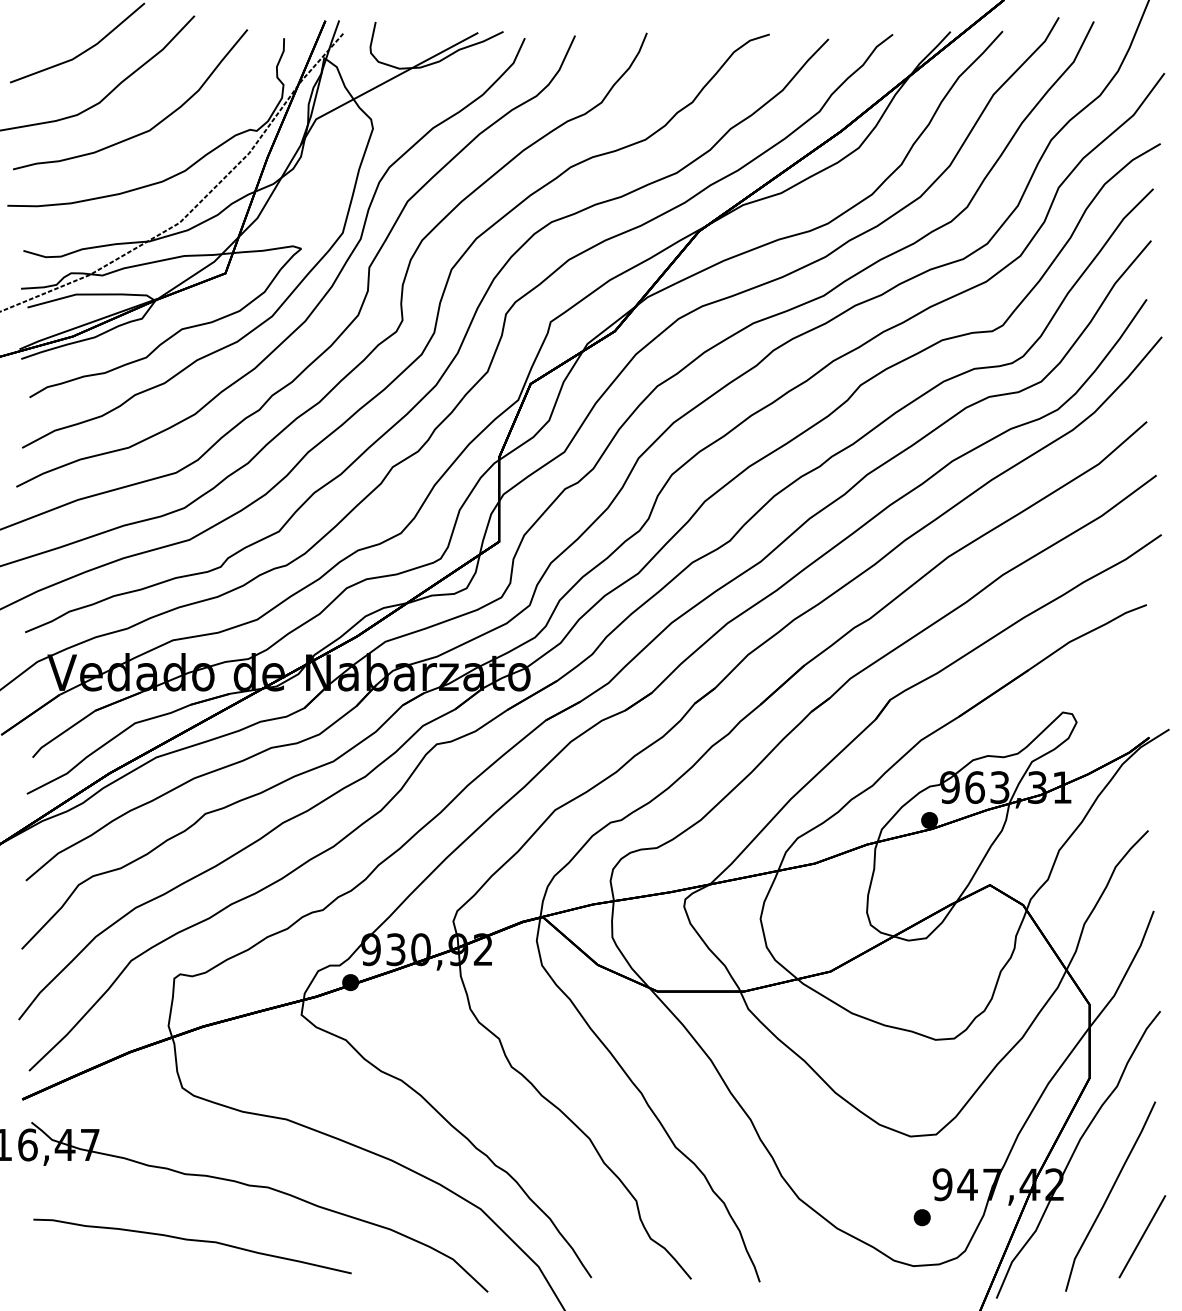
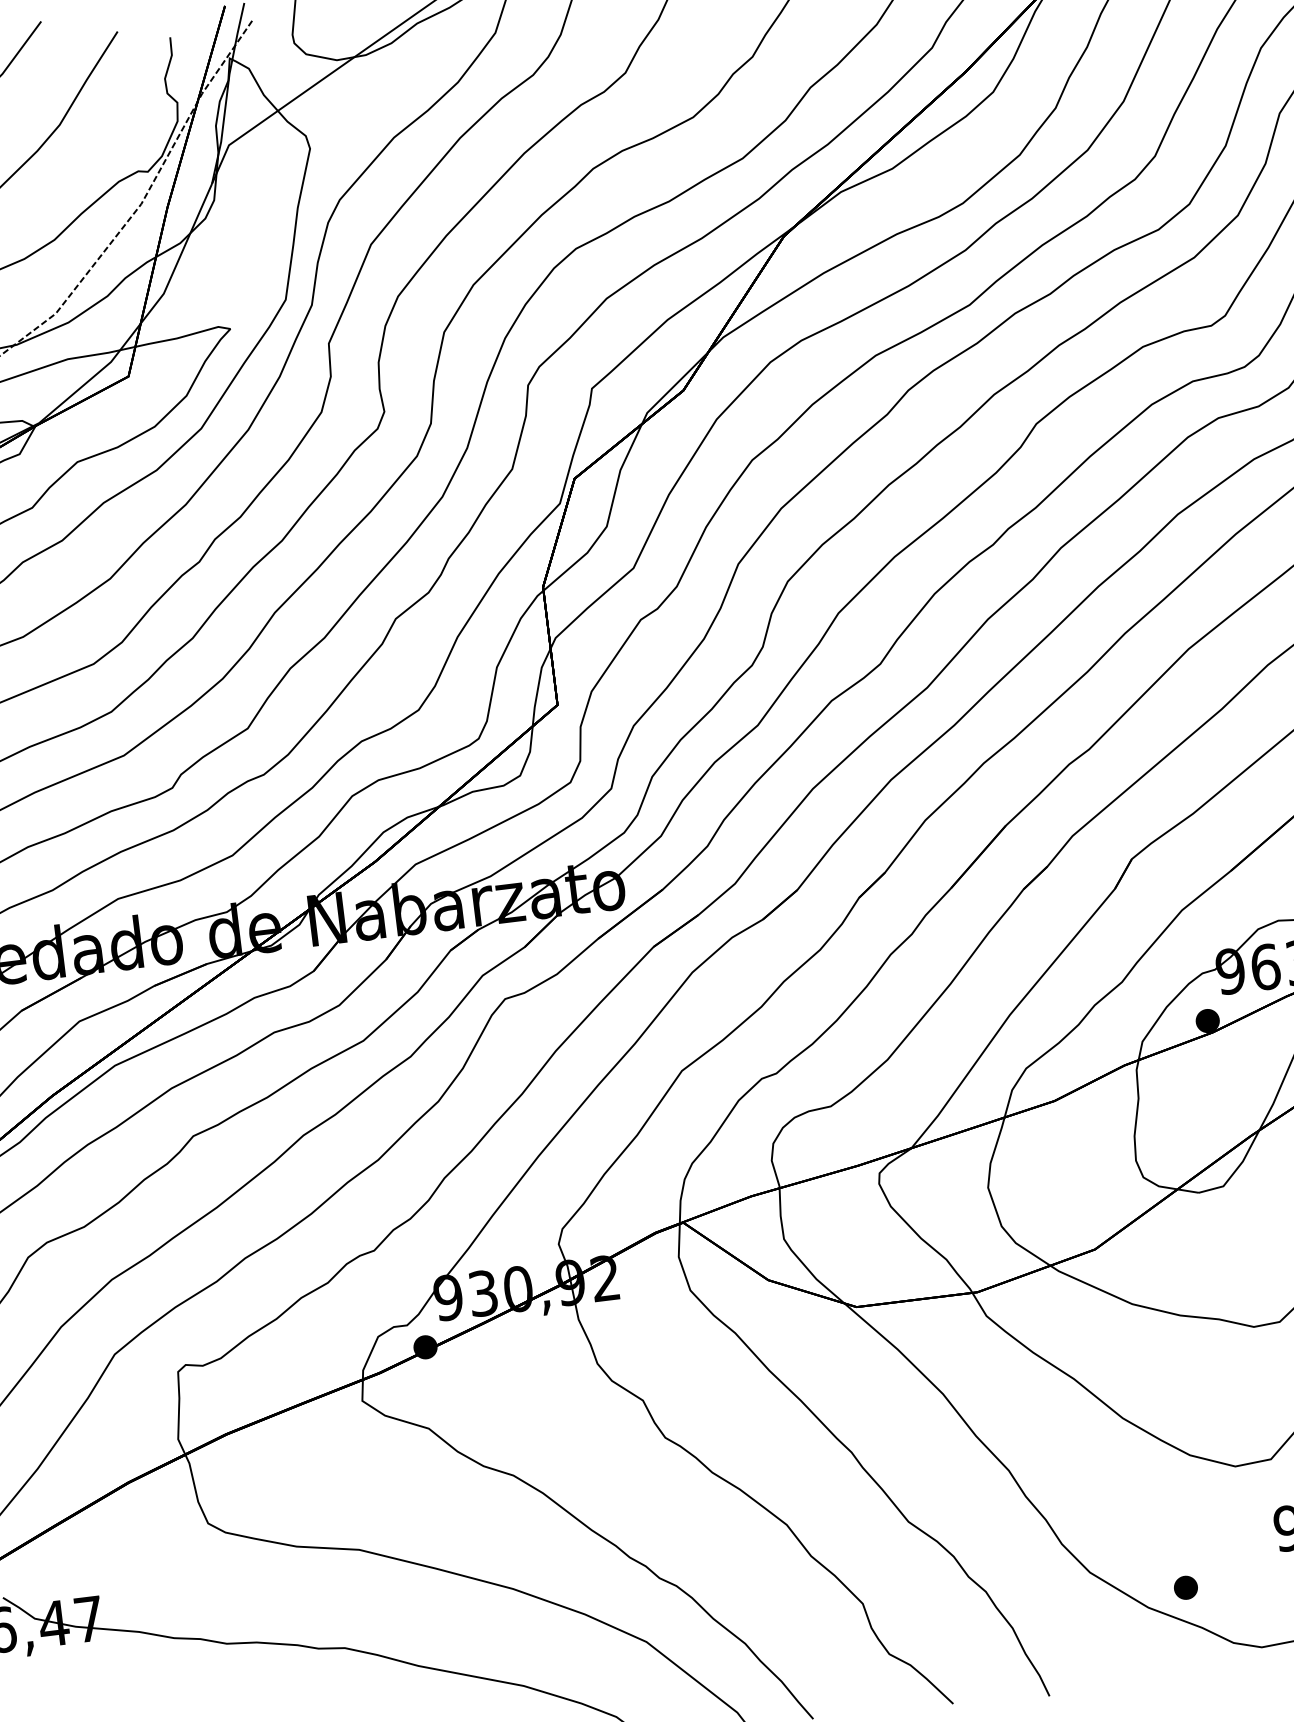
part: (921, 1217) -> (1184, 1587), moved

